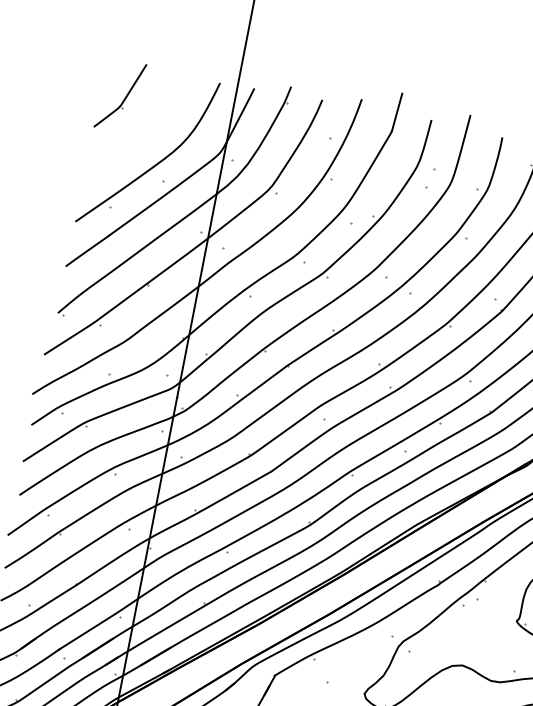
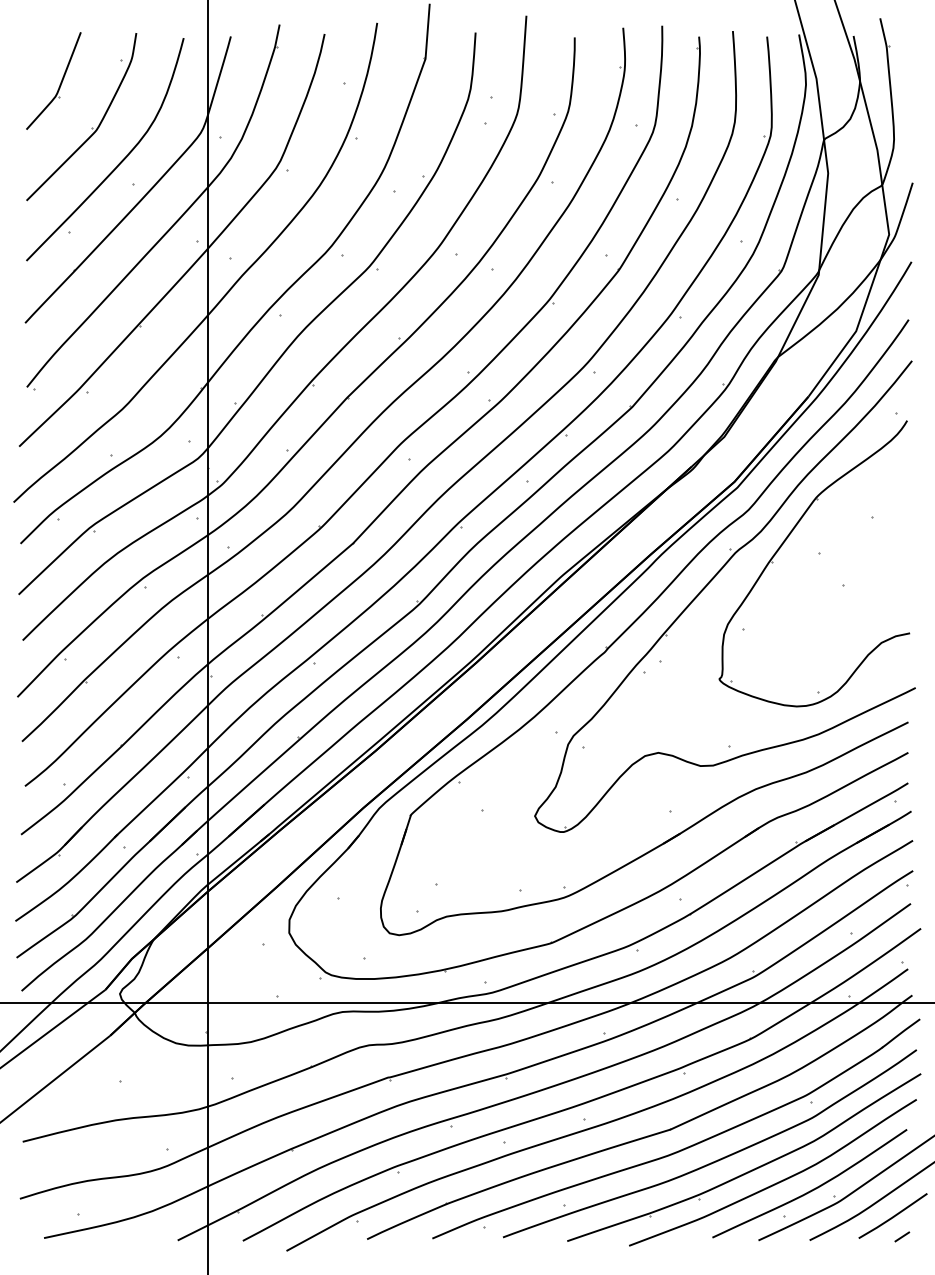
part: (141, 134) -> (92, 127), added

